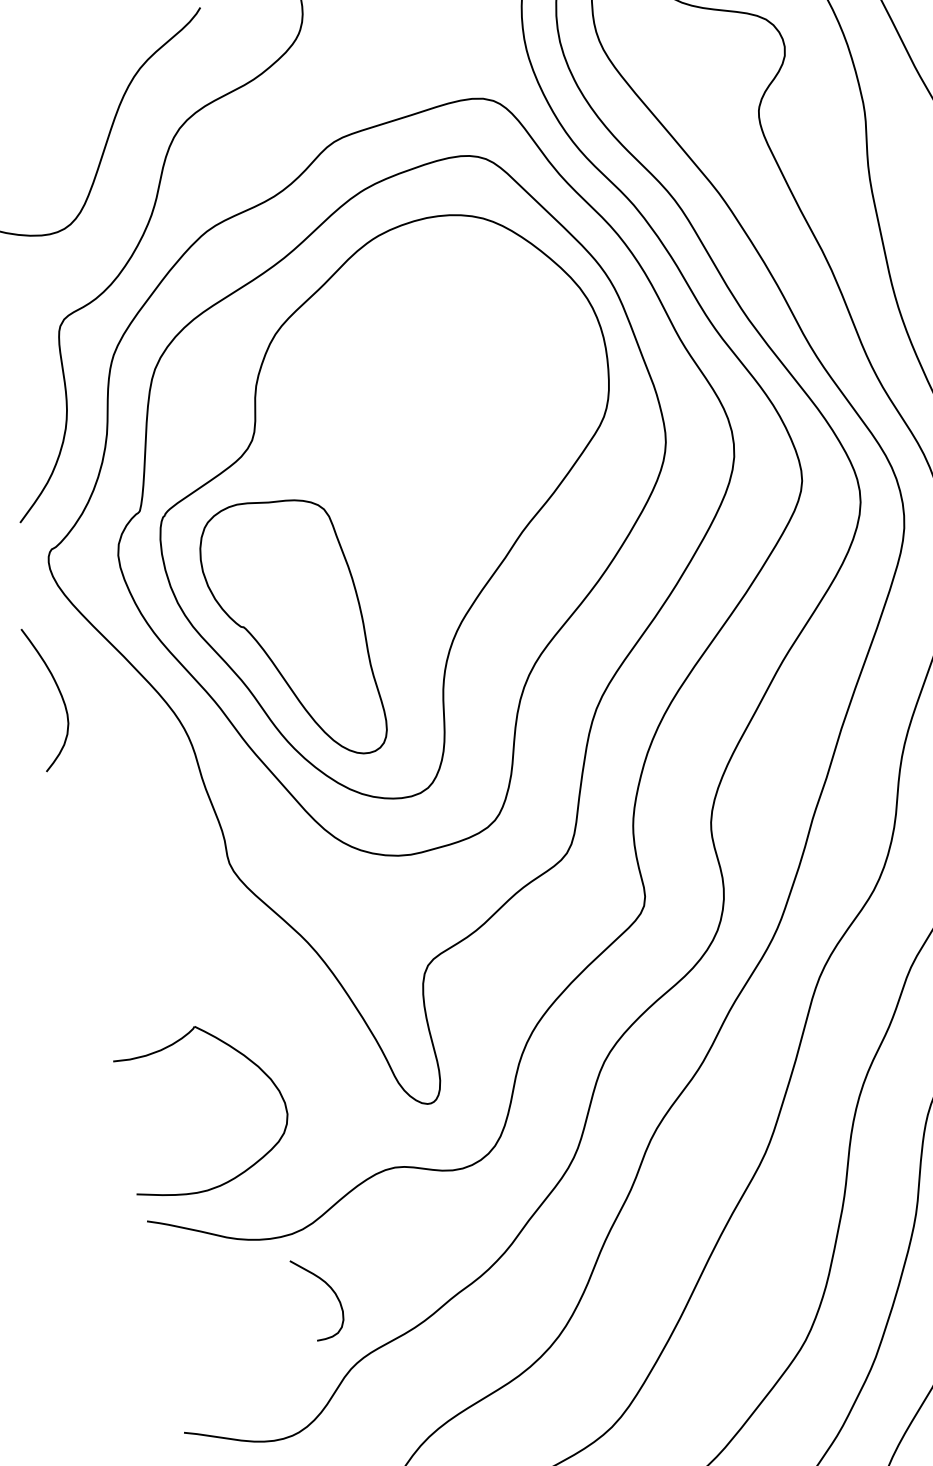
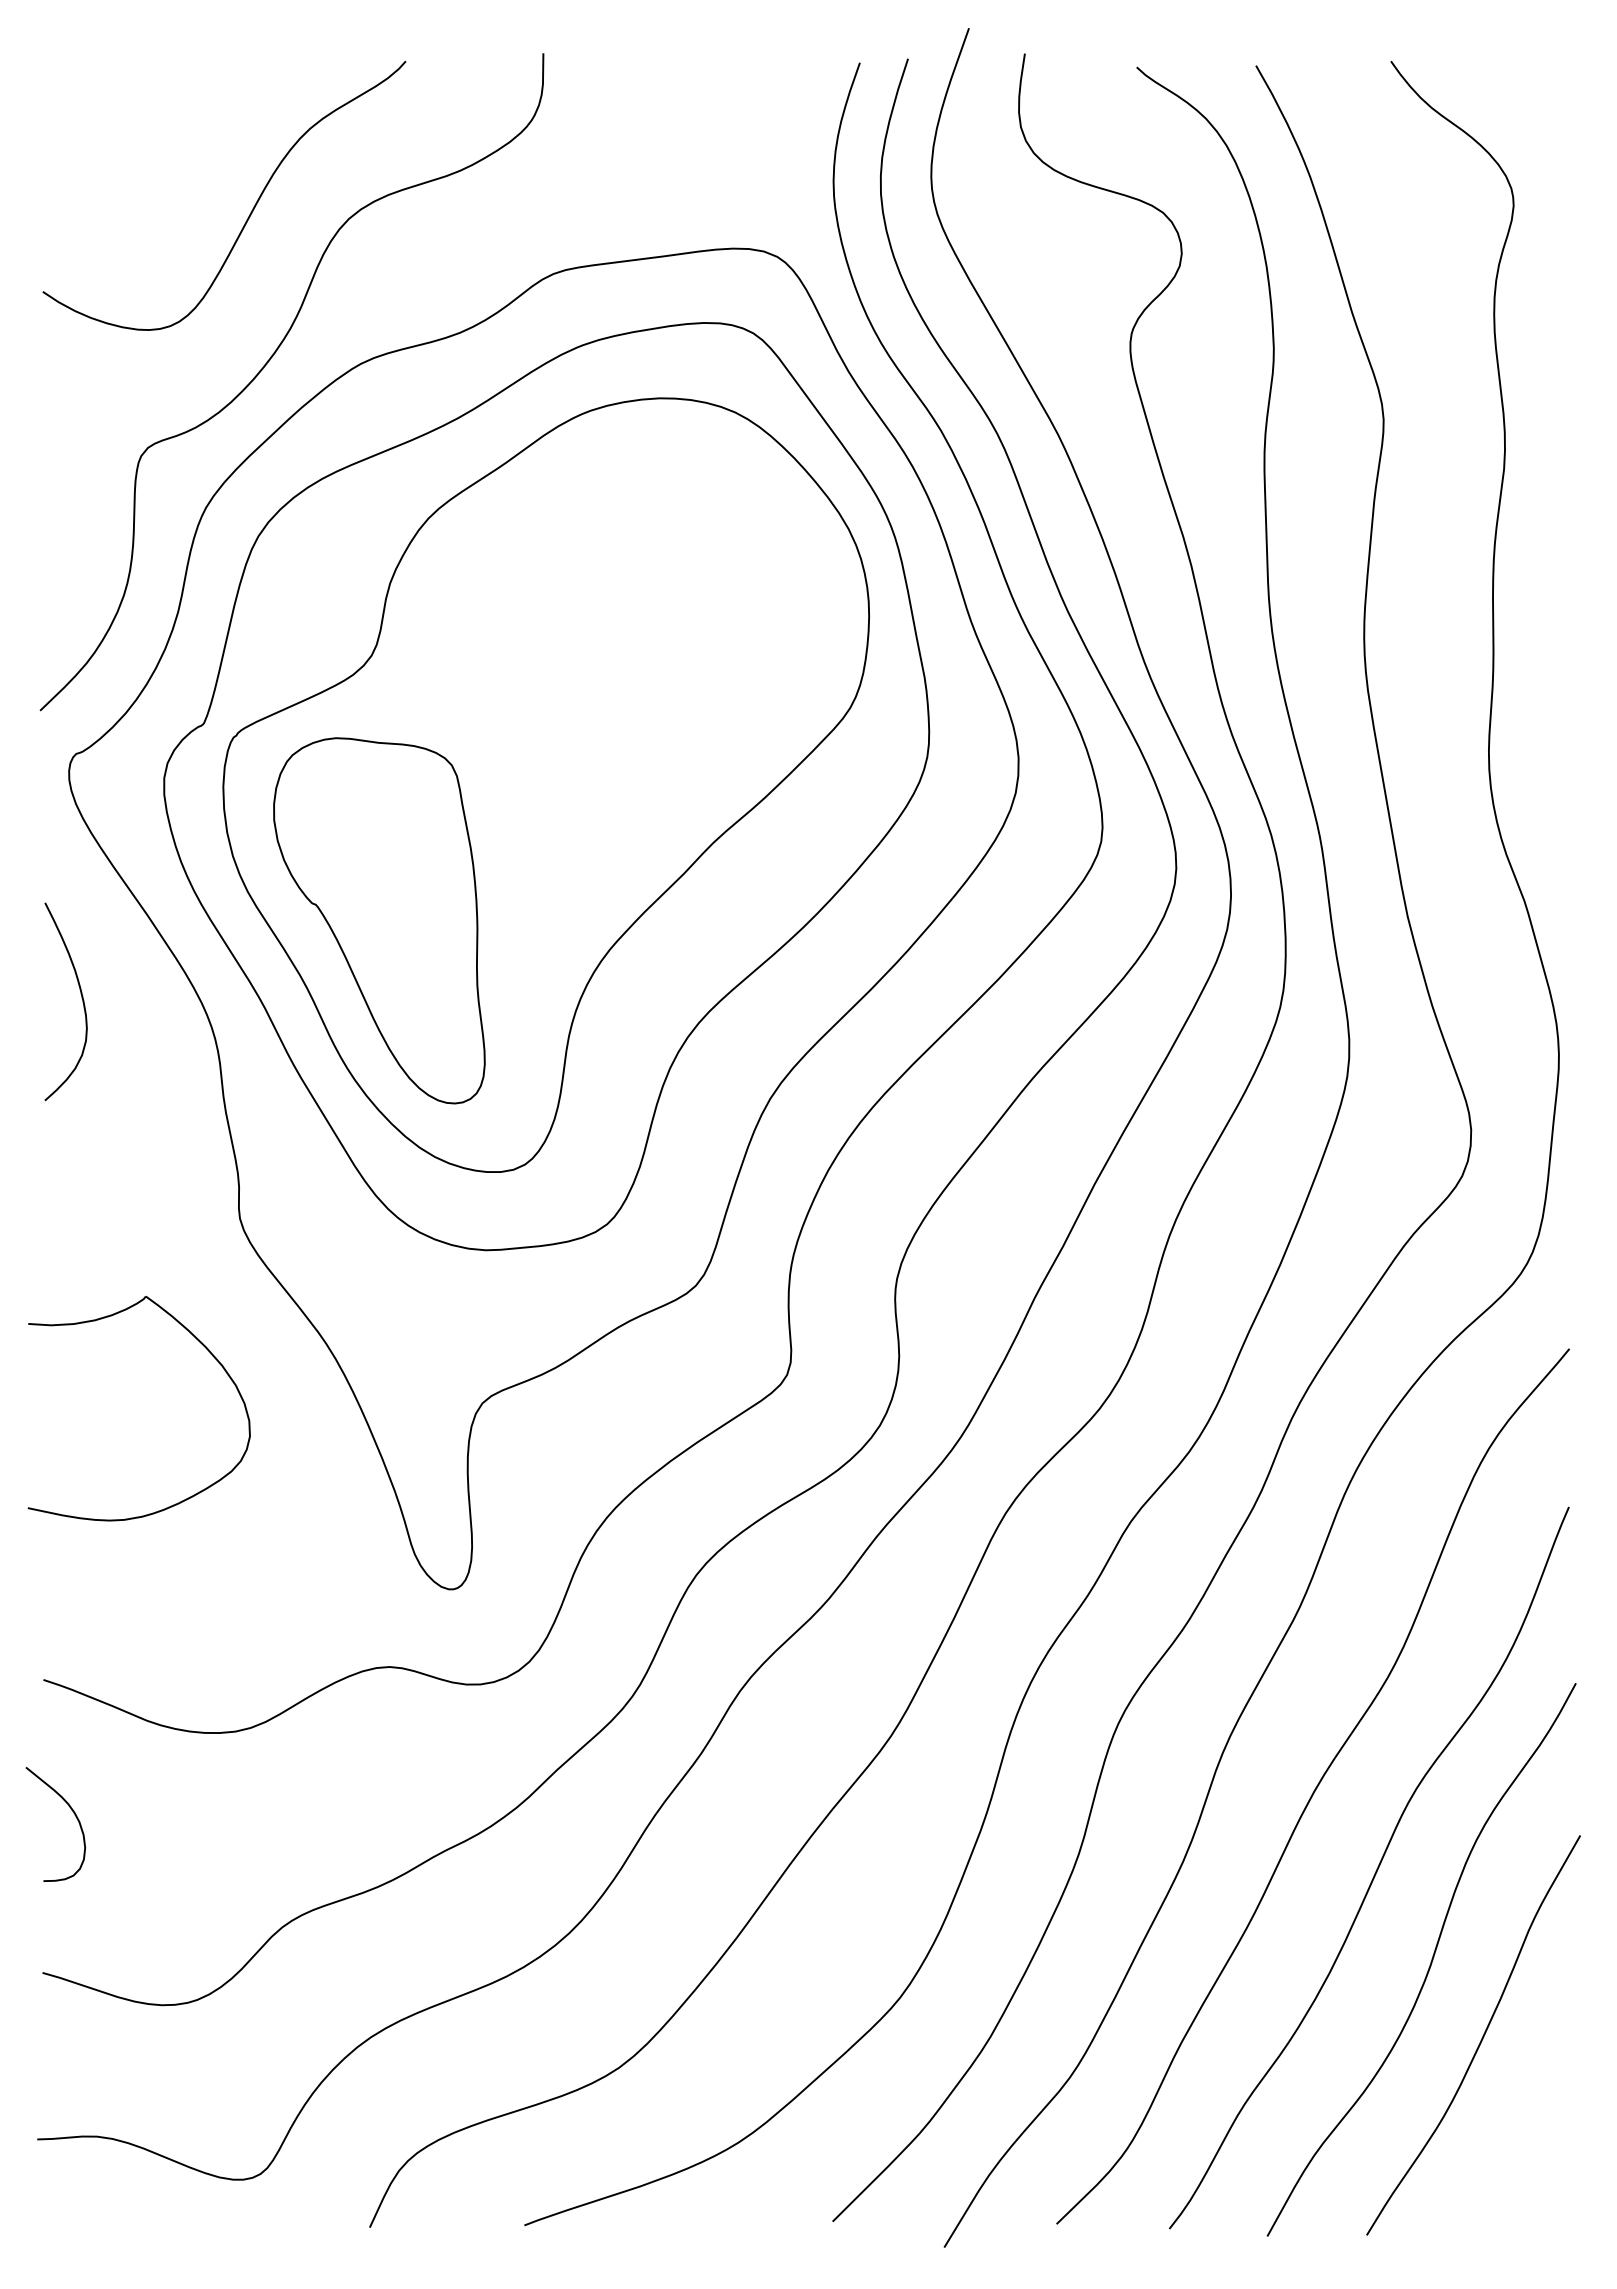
curve: (59, 693) -> (81, 998), moved
part: (240, 1054) -> (201, 1344), moved
curve: (331, 1289) -> (74, 1815), moved

